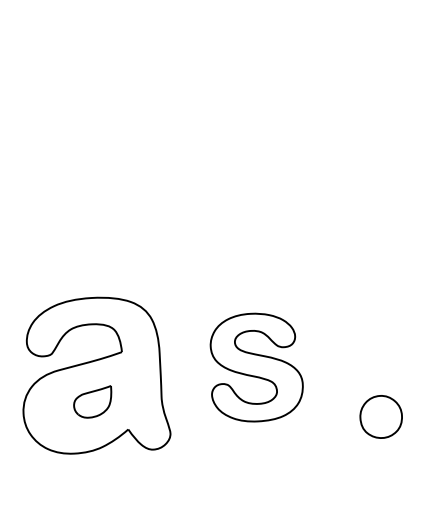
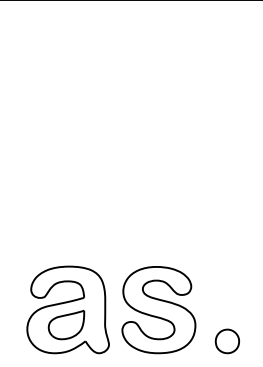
part: (255, 368) -> (158, 310), size x1.43
part: (92, 401) -> (66, 324), size x1.67

